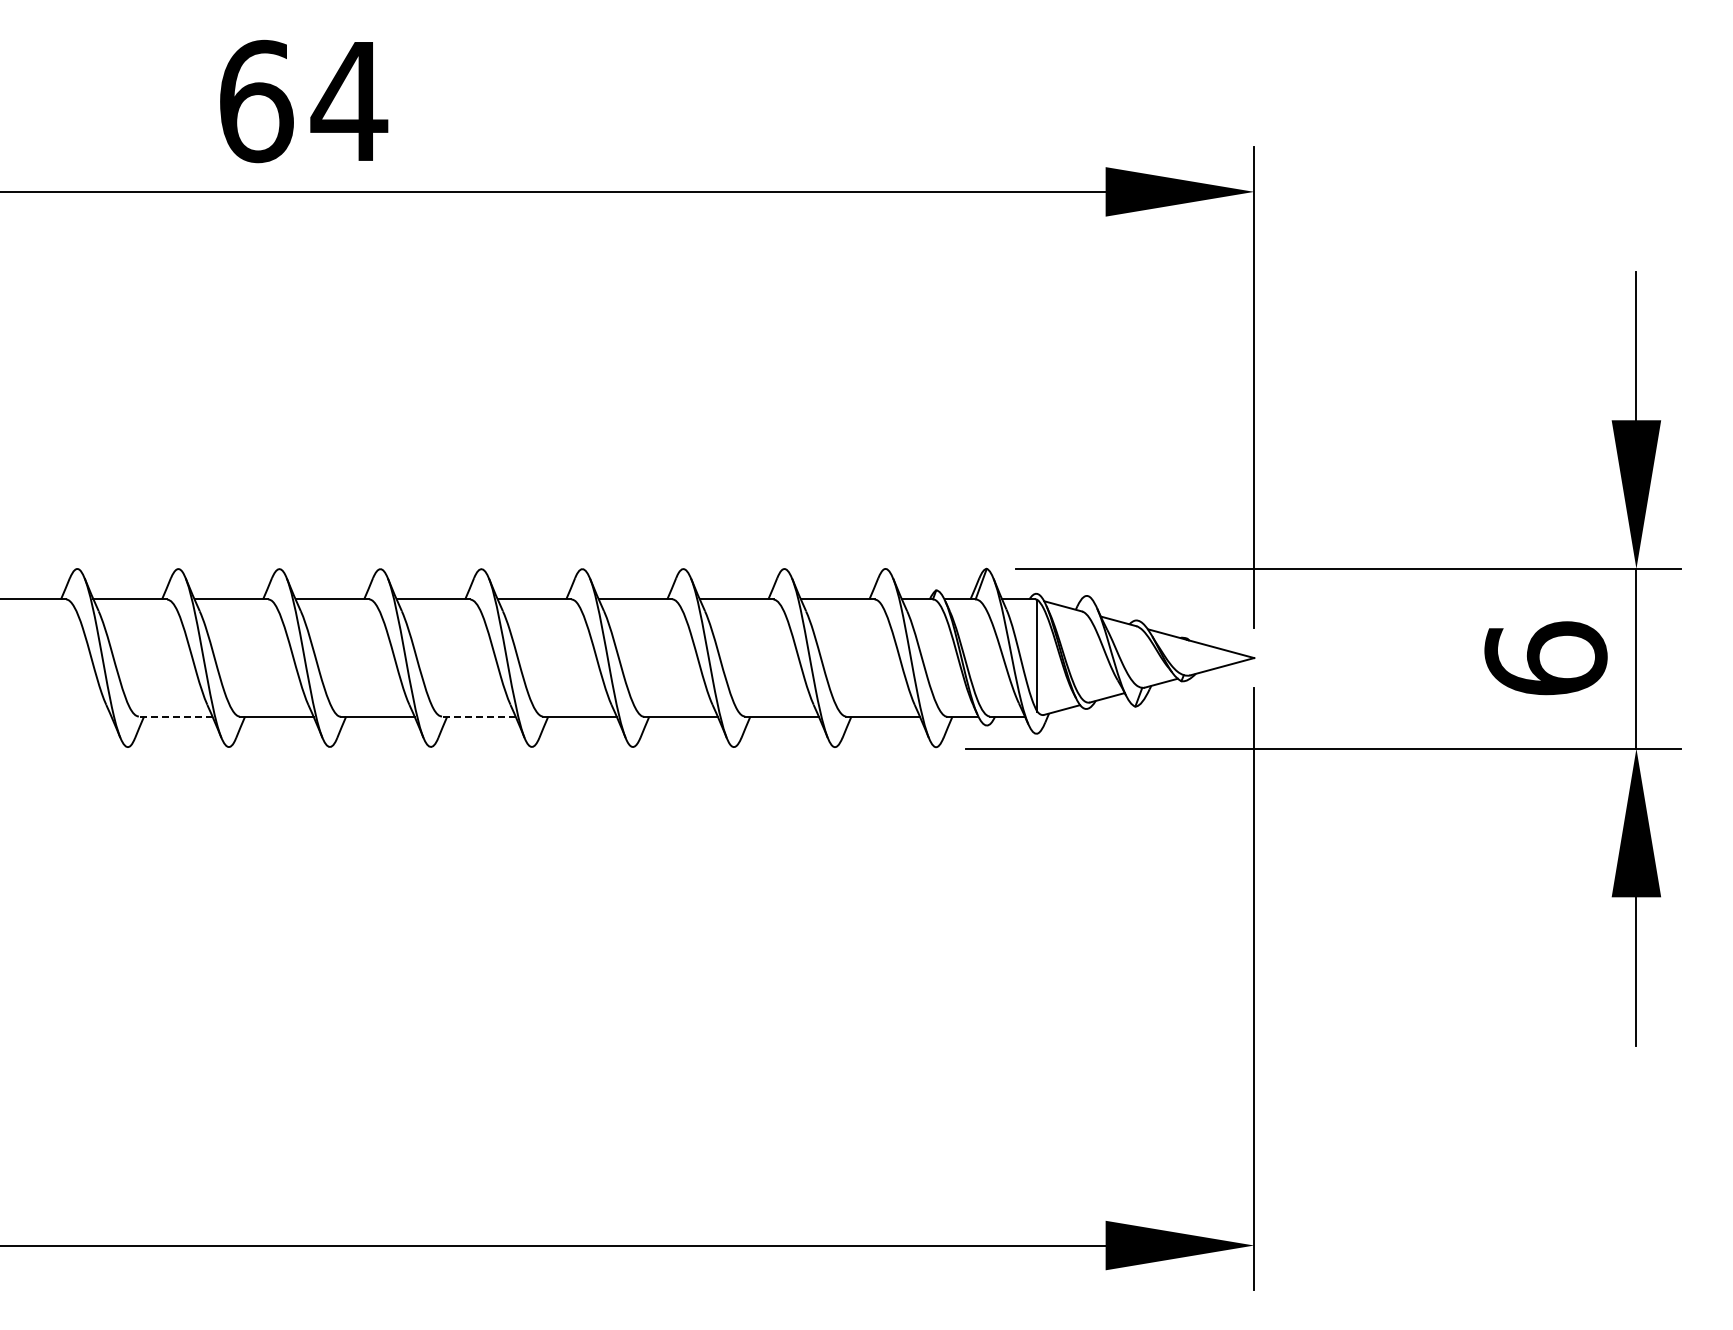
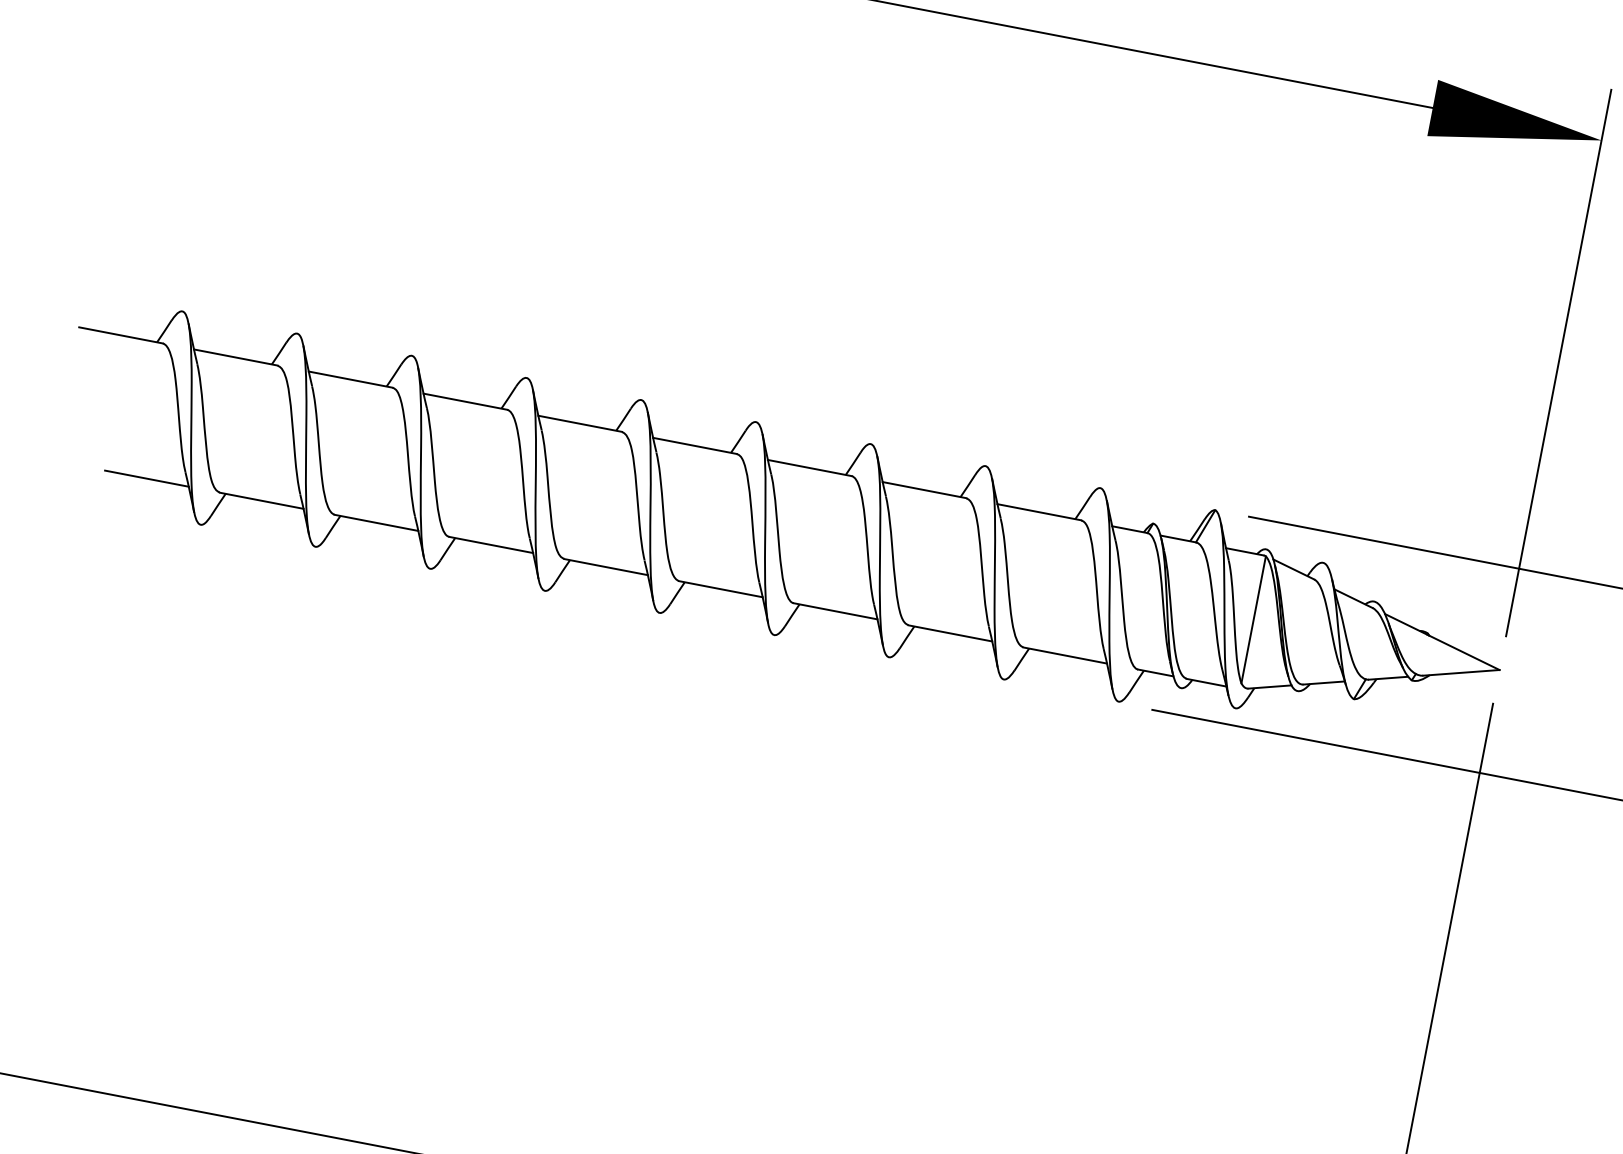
line: (74, 716) -> (146, 478), added
line: (175, 716) -> (261, 500), dashed -> solid
line: (478, 716) -> (605, 566), dashed -> solid

